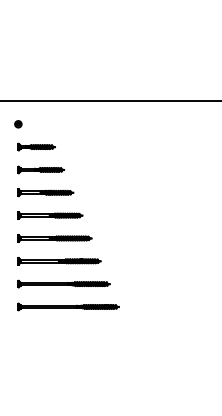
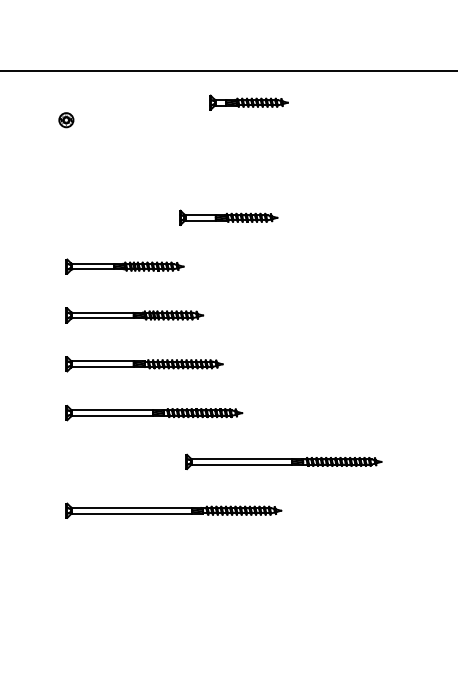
part: (36, 146) -> (248, 101), moved
part: (40, 169) -> (226, 216), moved
part: (63, 283) -> (282, 460), moved

